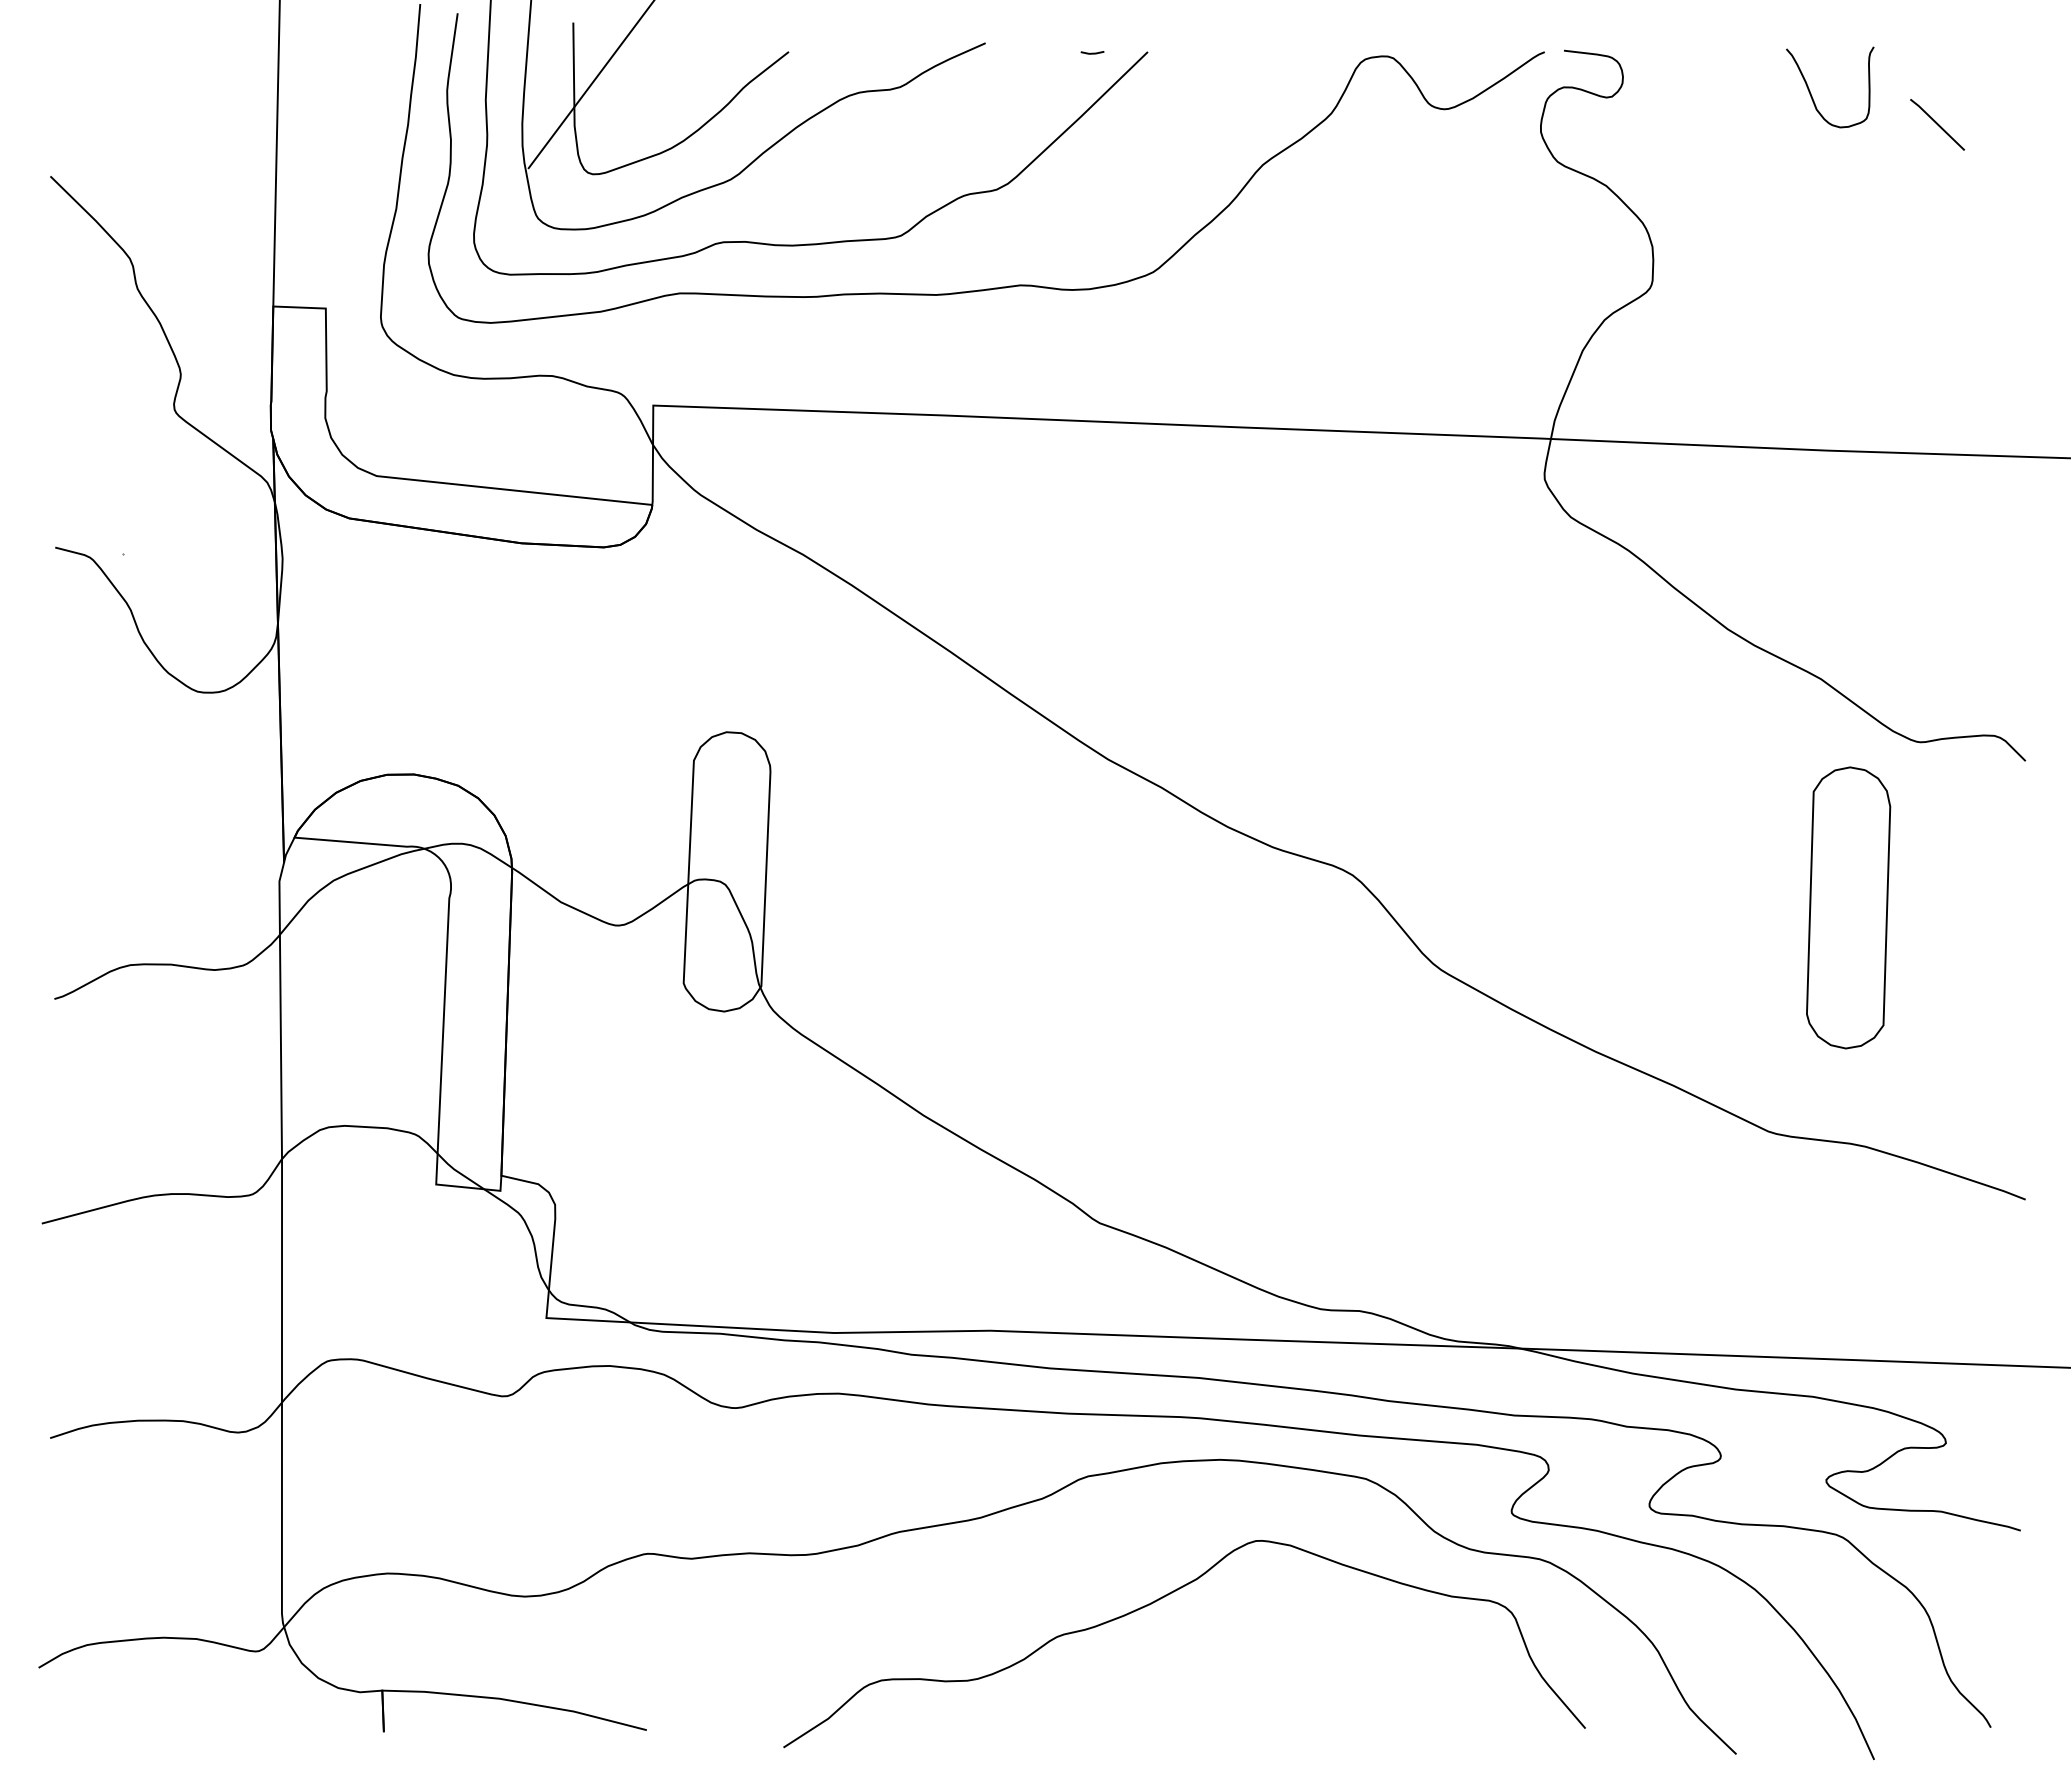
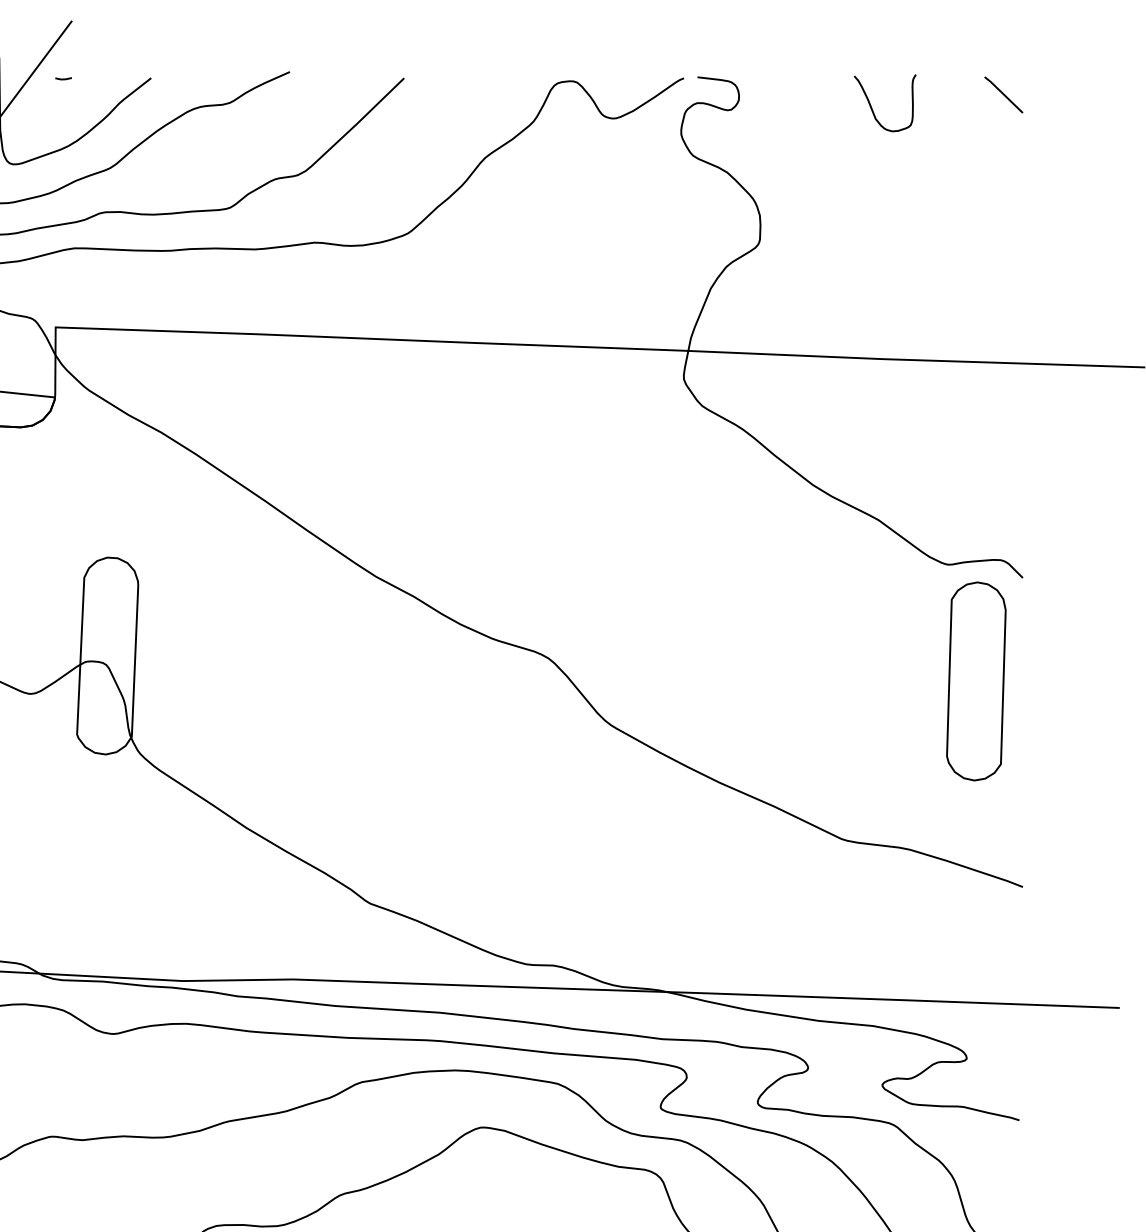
line: (1092, 52) -> (63, 78), moved
line: (1937, 124) -> (1003, 94), moved
part: (1848, 907) -> (976, 681), moved

